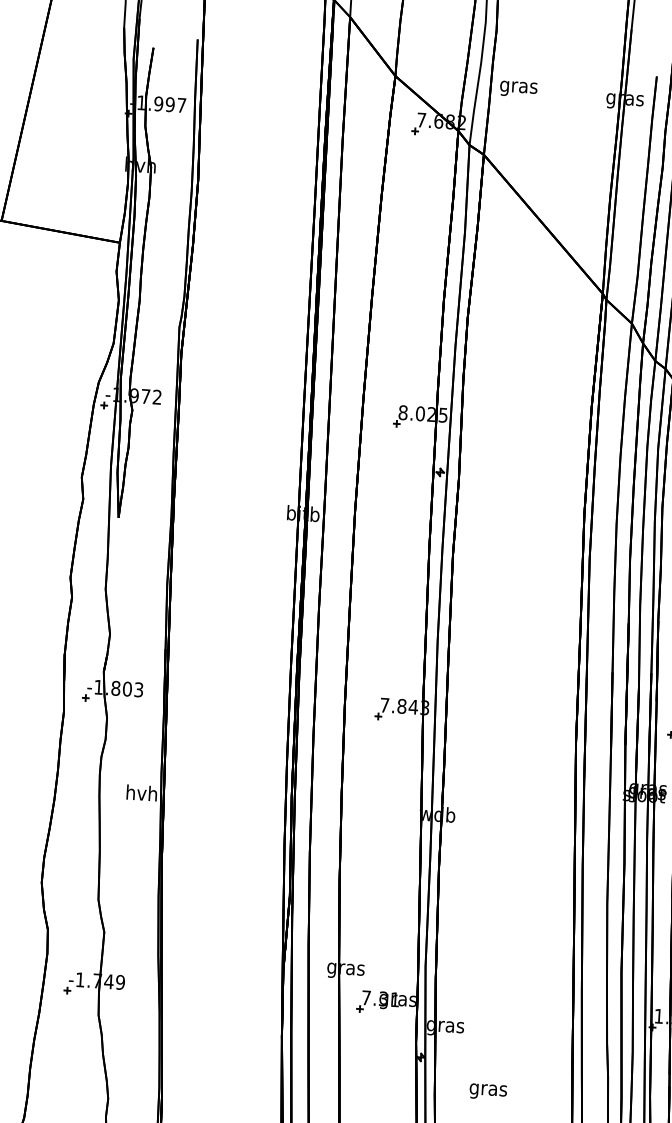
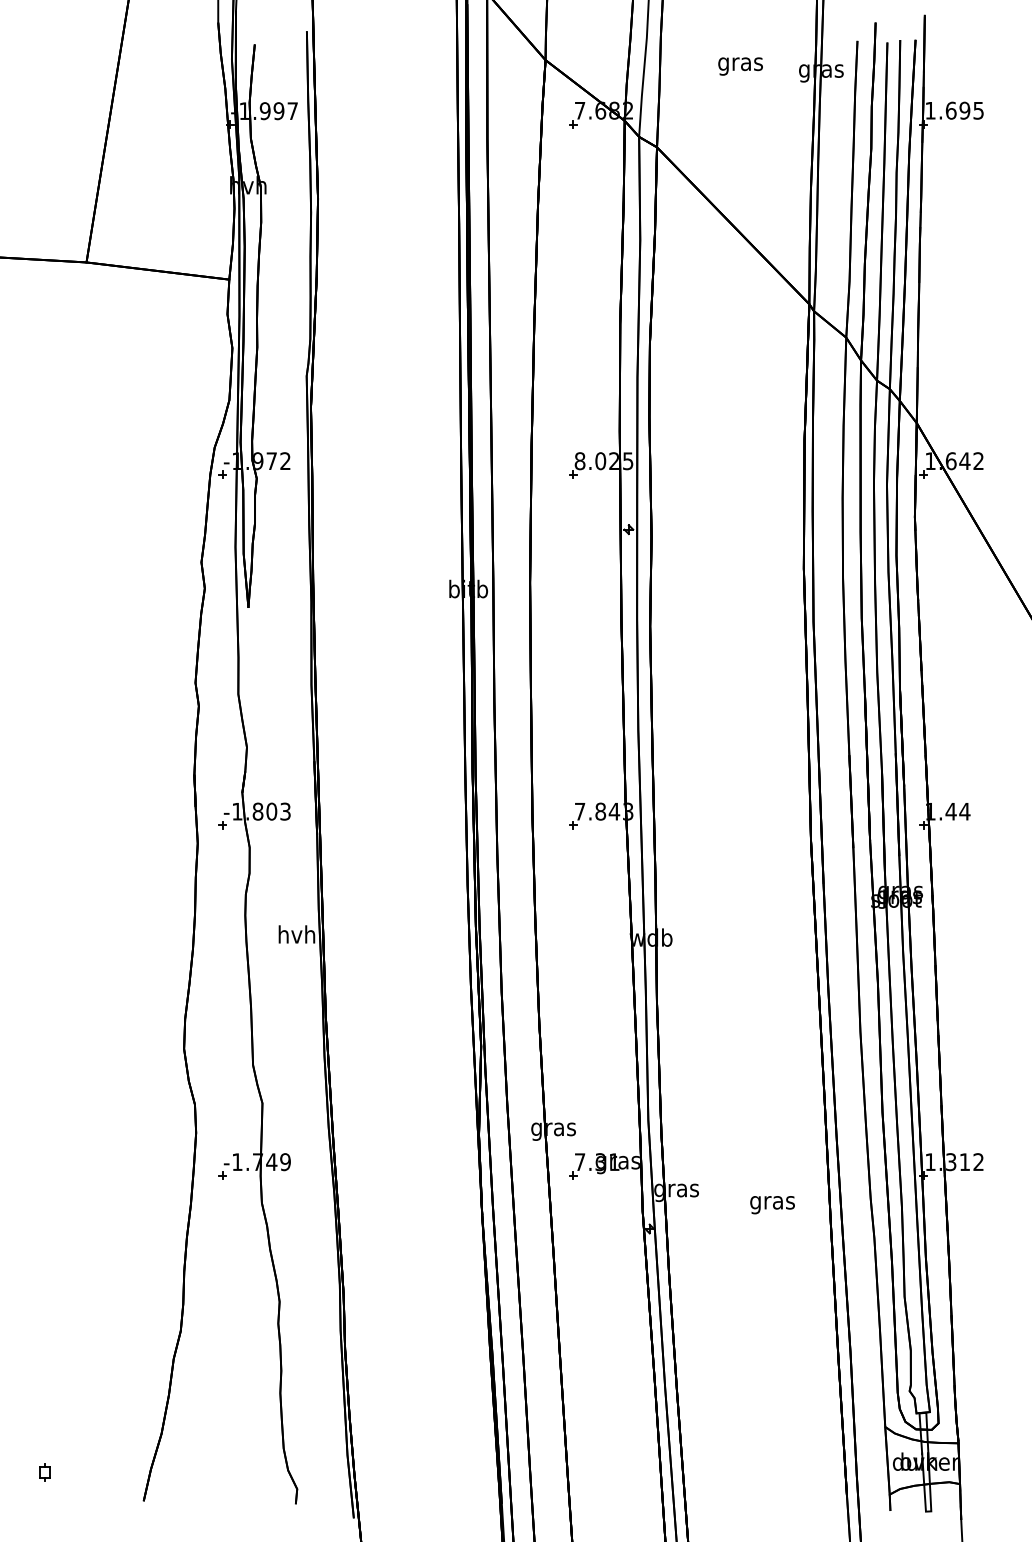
text: (518, 89) -> (740, 66), moved
text: (488, 1092) -> (772, 1205), moved

